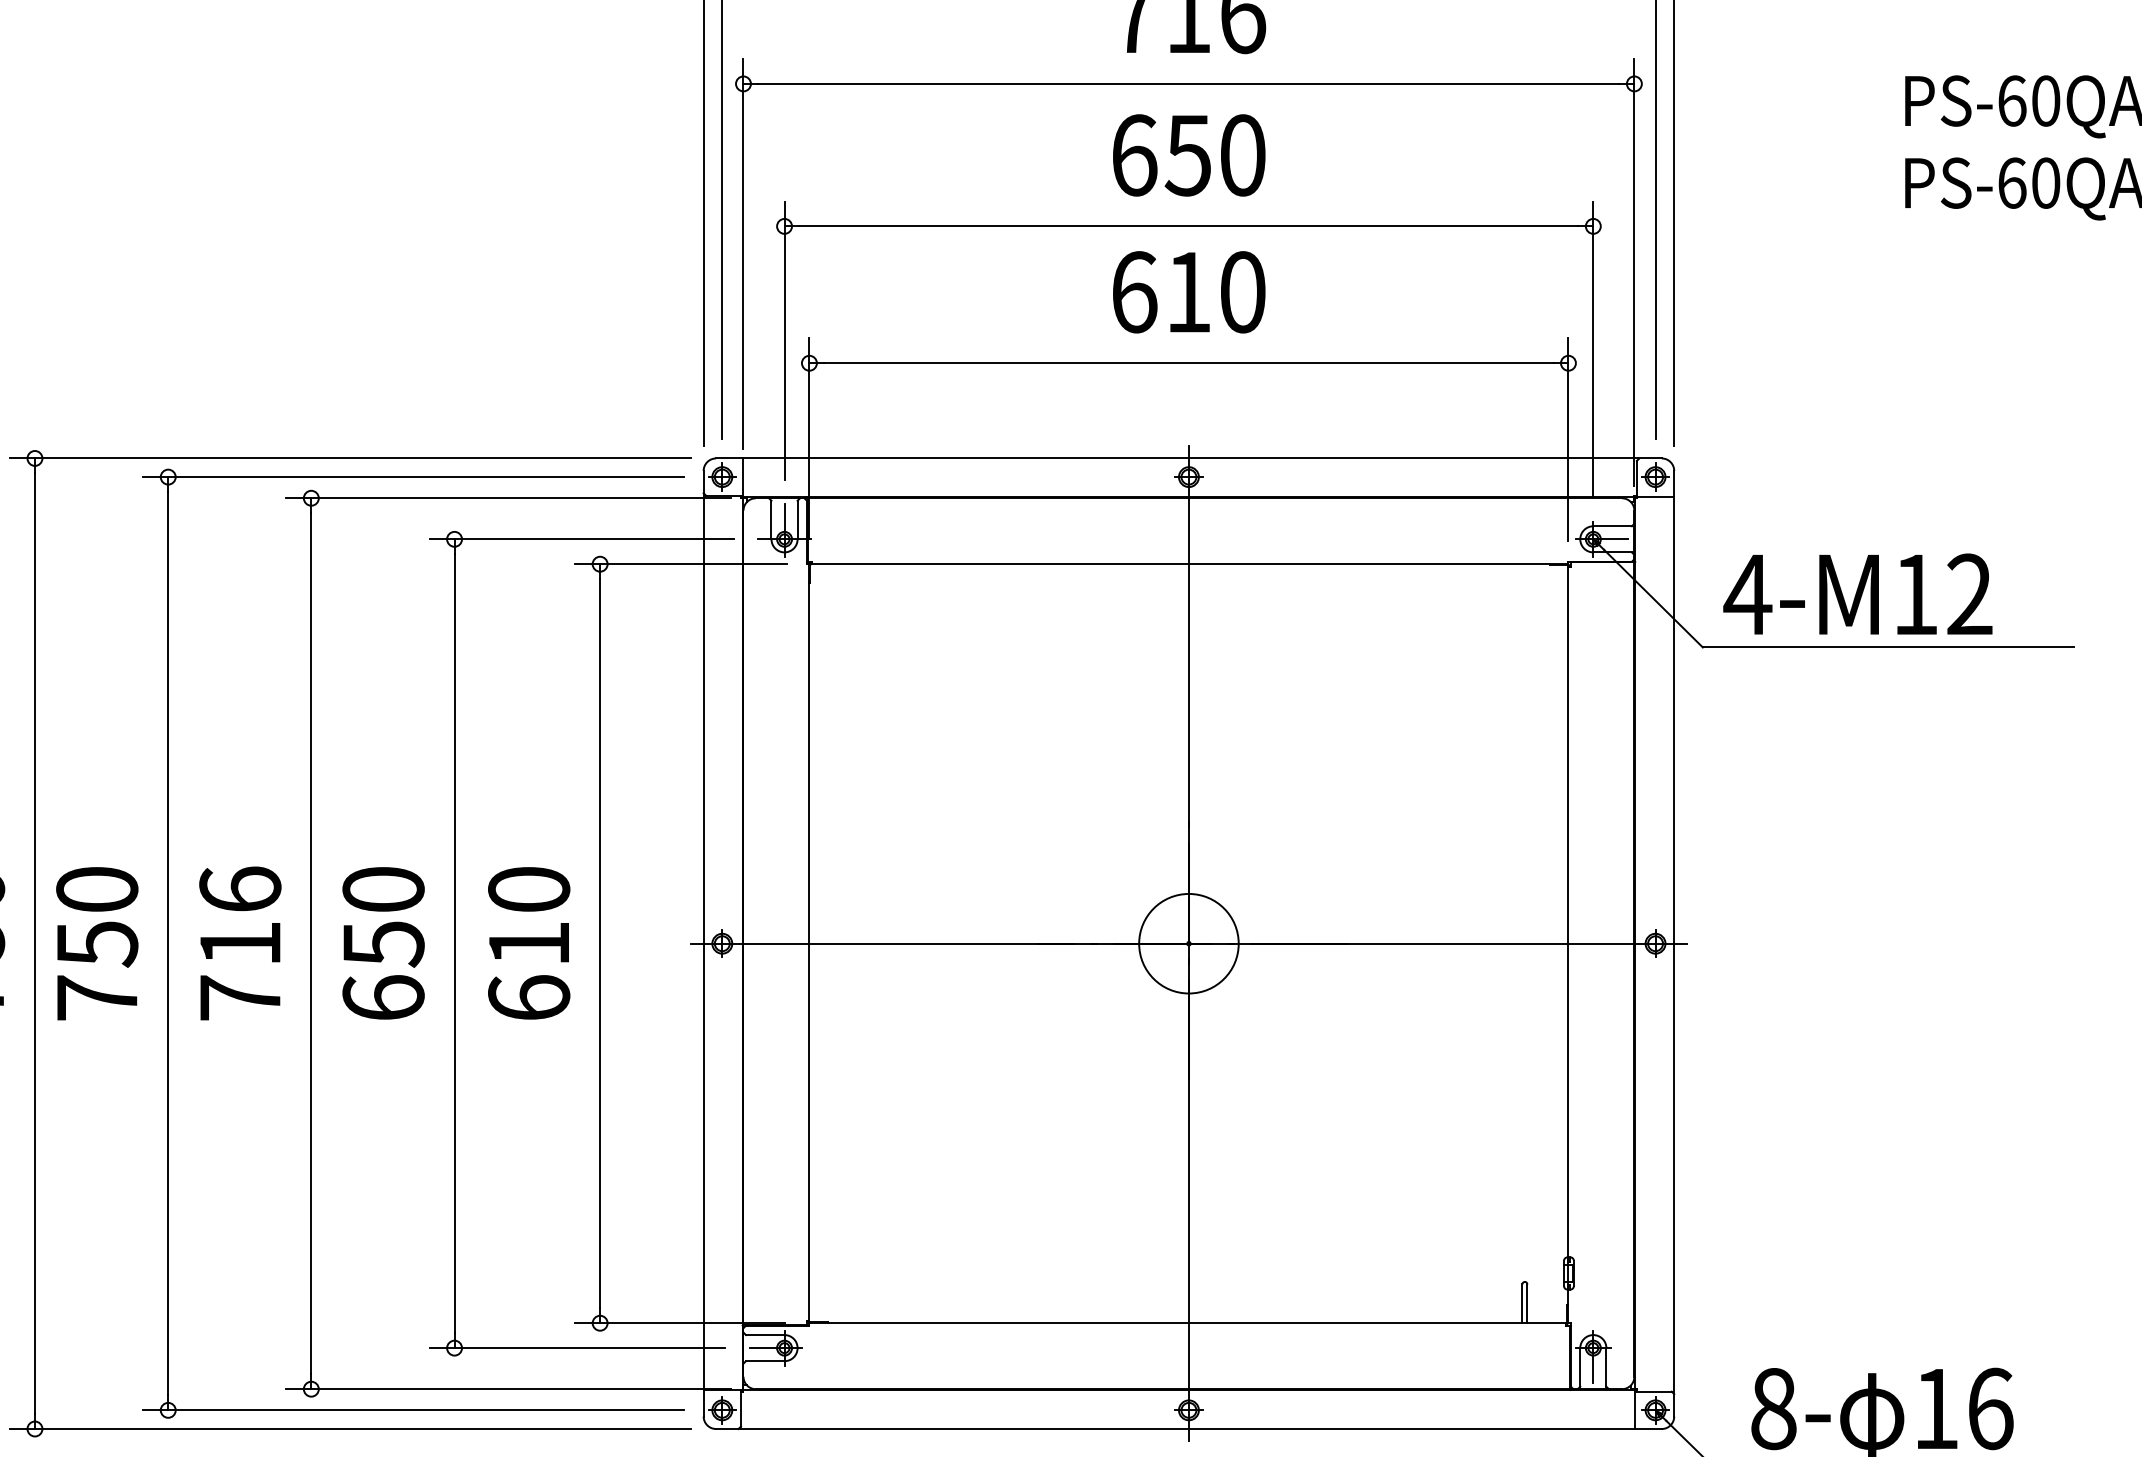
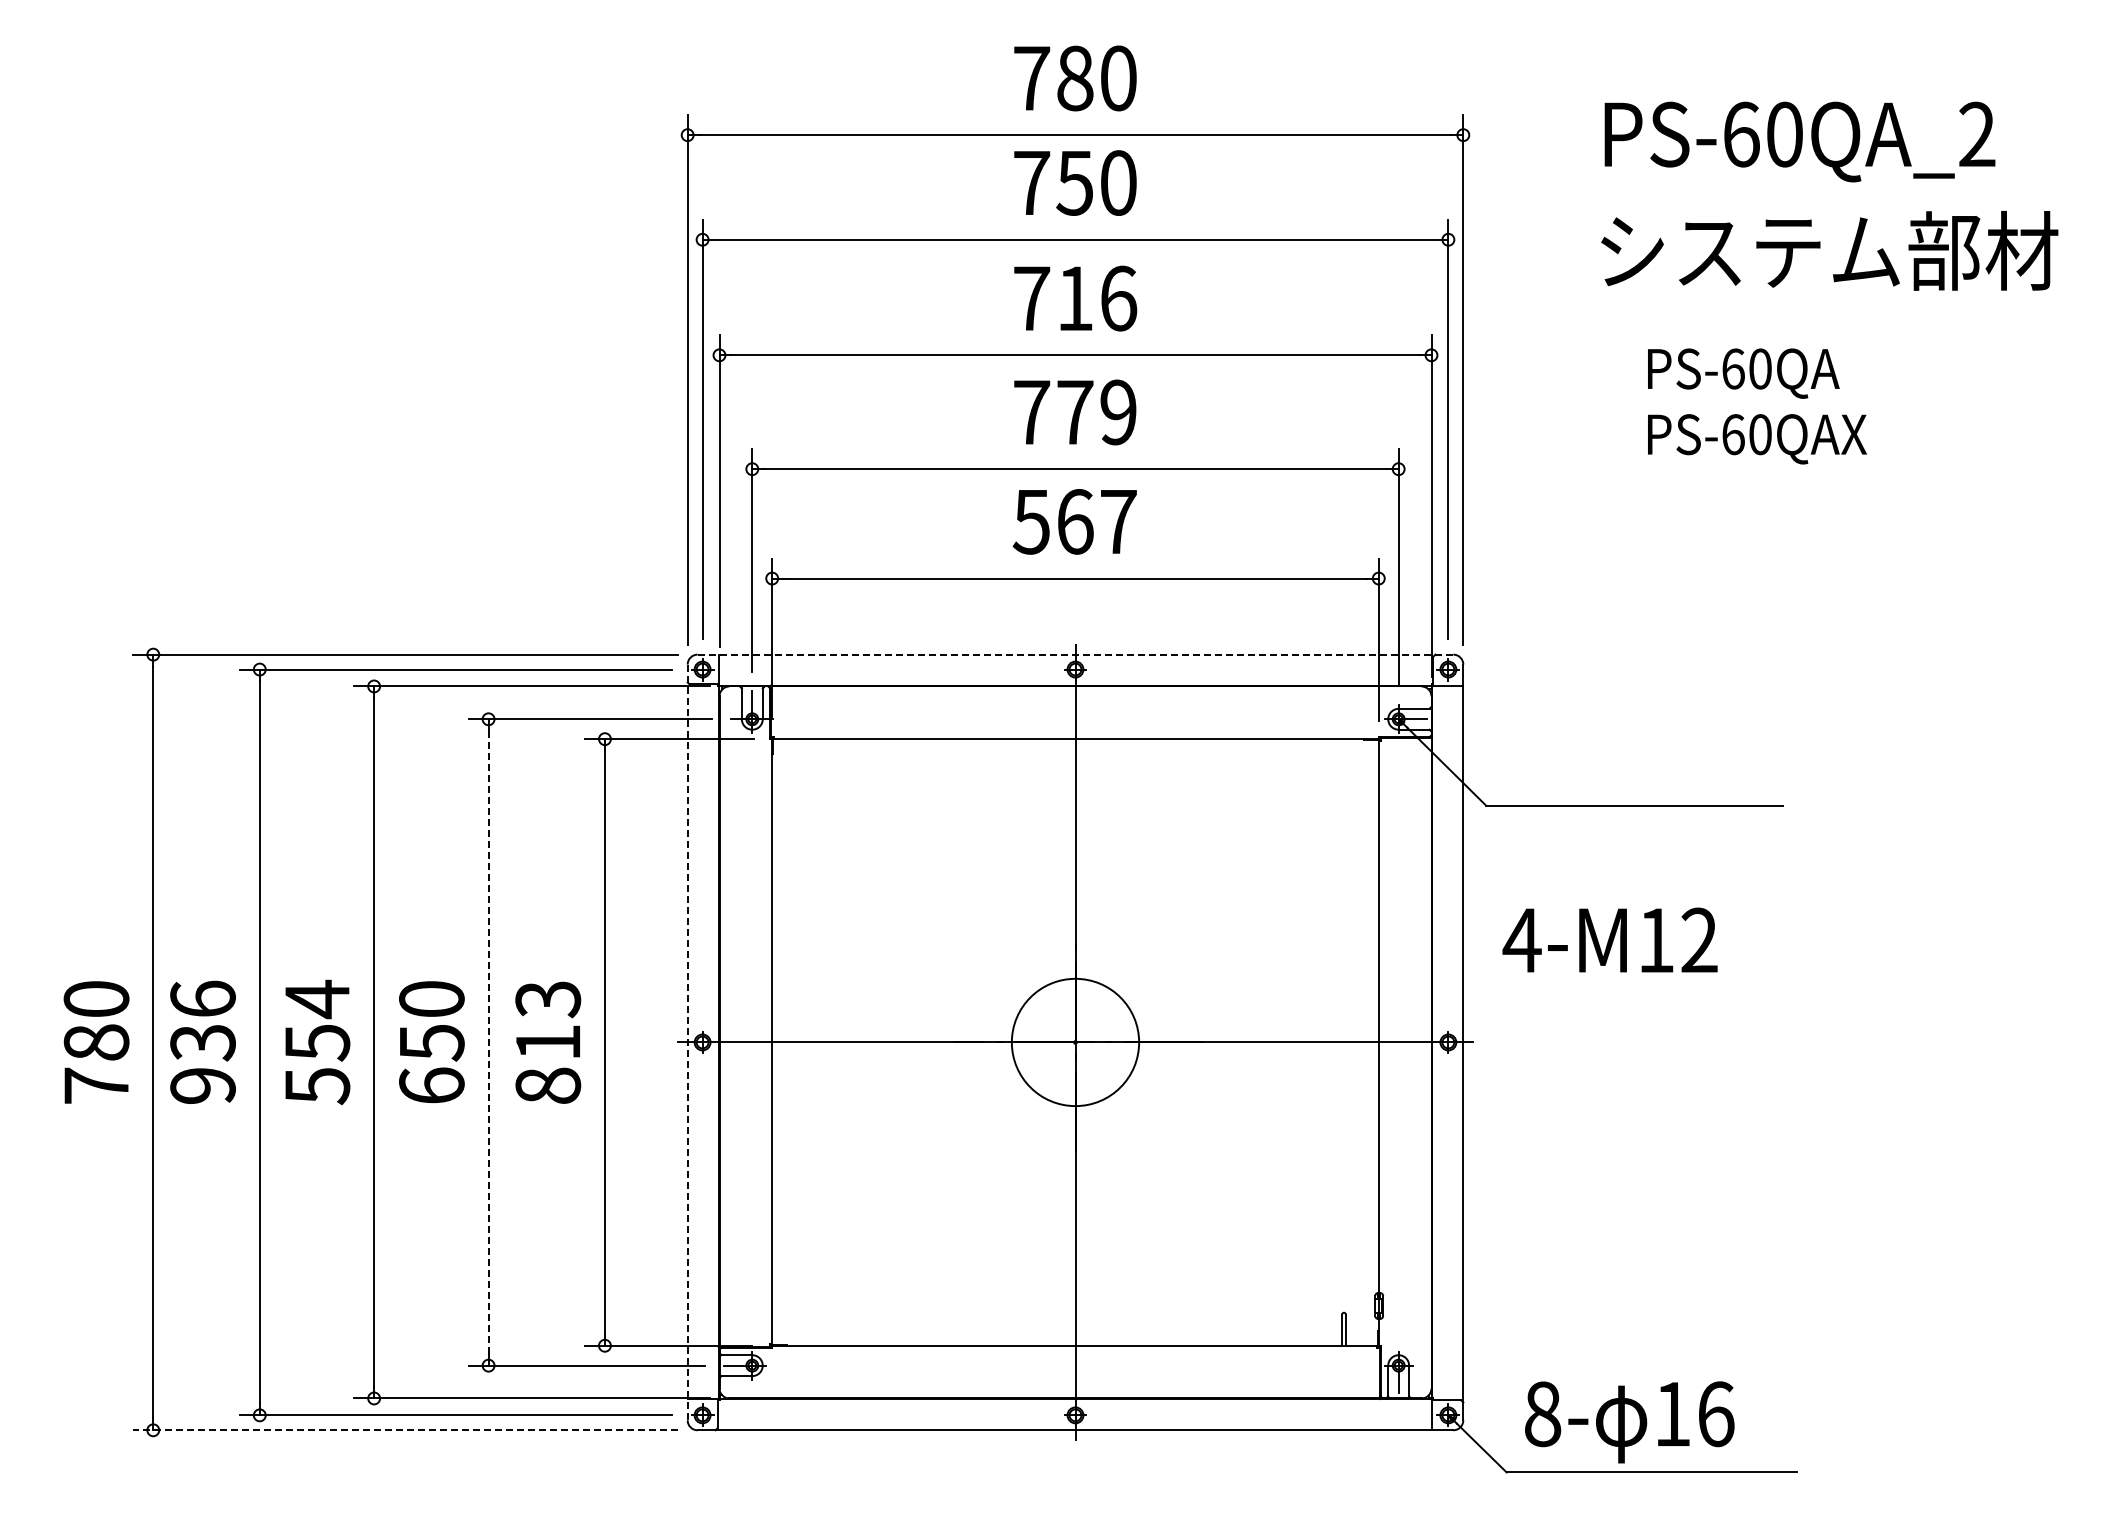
text: (1188, 155) -> (1075, 412), 650 -> 779
text: (1187, 291) -> (1074, 521), 610 -> 567
line: (1188, 458) -> (1075, 654), solid -> dashed
text: (1857, 593) -> (1609, 939), moved
text: (96, 942) -> (202, 1041), 750 -> 936
text: (240, 943) -> (317, 1042), 716 -> 554
line: (454, 943) -> (488, 1042), solid -> dashed
text: (529, 943) -> (548, 1042), 610 -> 813
line: (703, 943) -> (687, 1042), solid -> dashed
circle: (1188, 943) -> (1075, 1042), size x1.6
line: (350, 1429) -> (405, 1430), solid -> dashed

